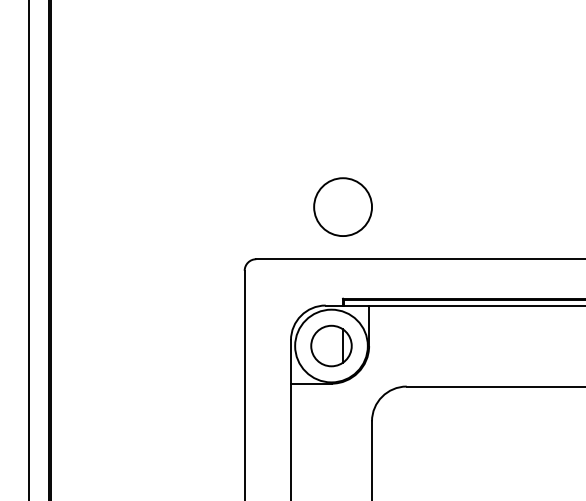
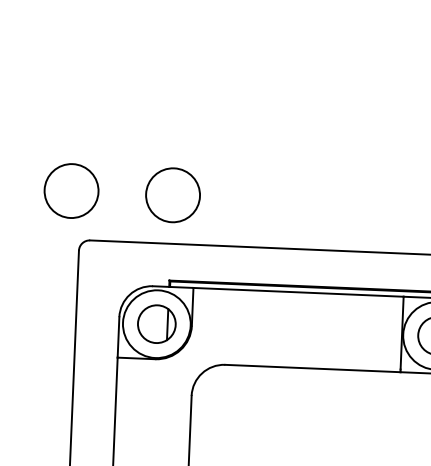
circle: (233, 206) -> (71, 190), added

